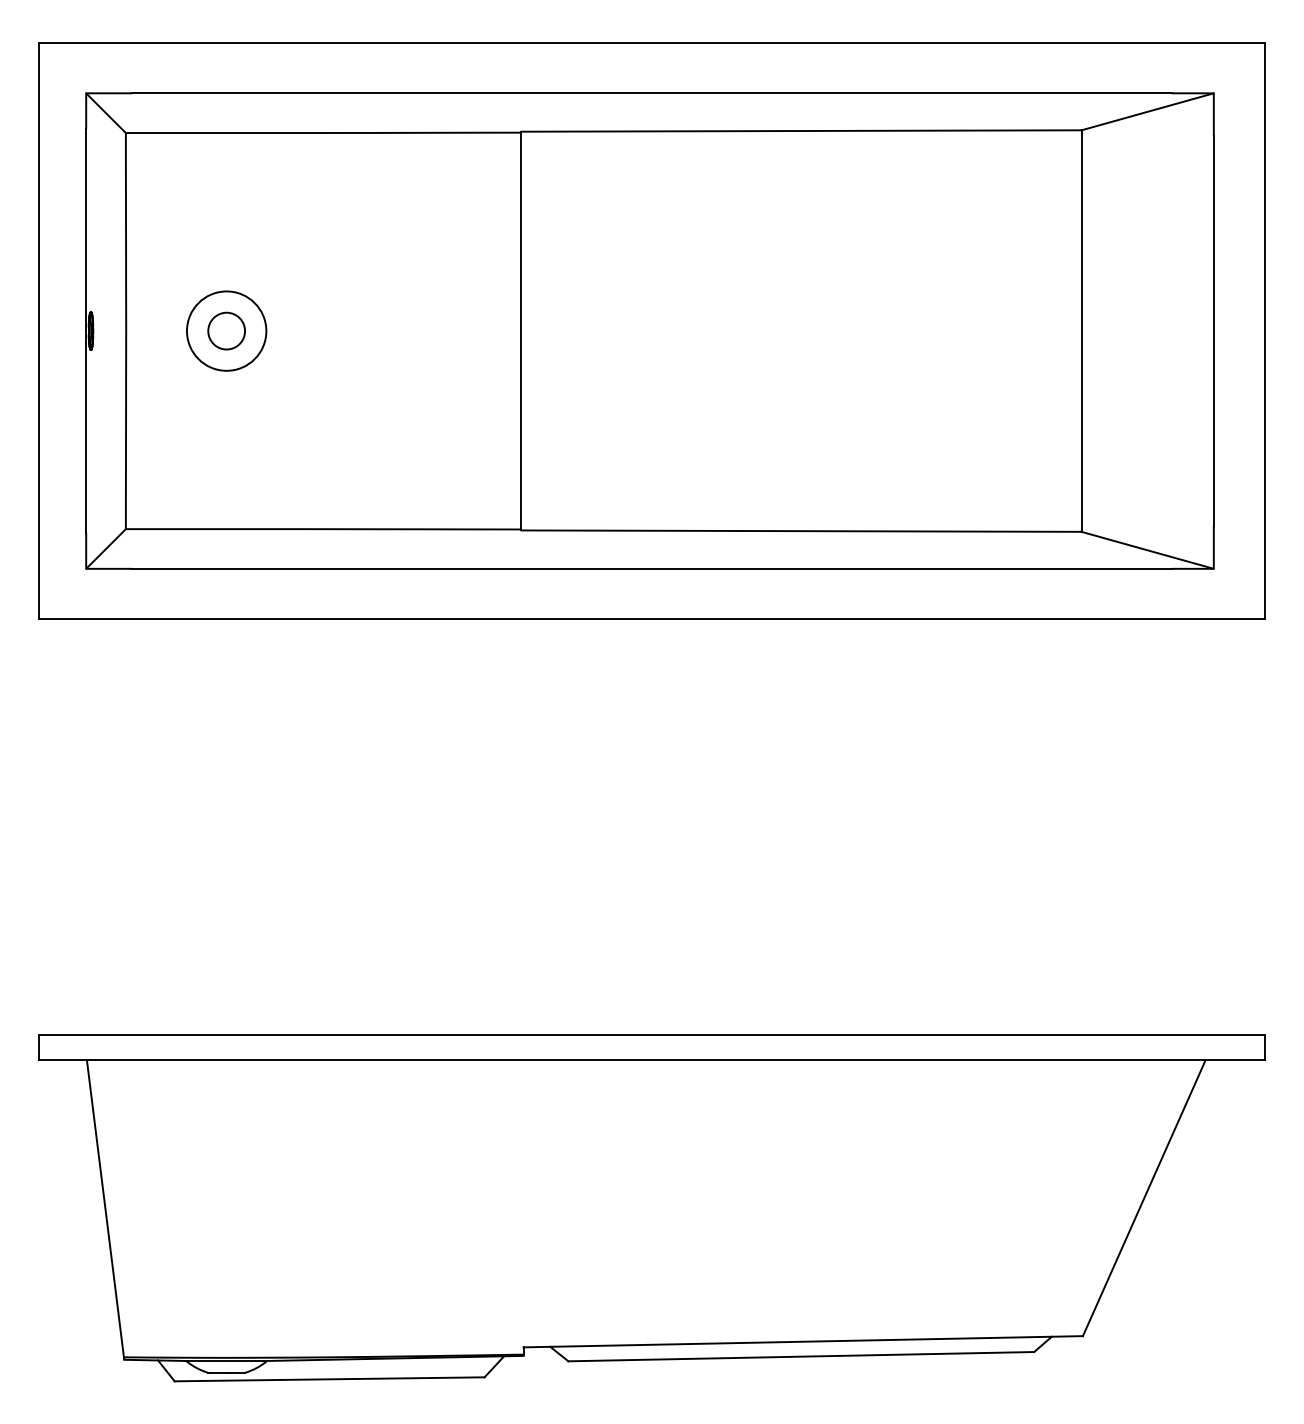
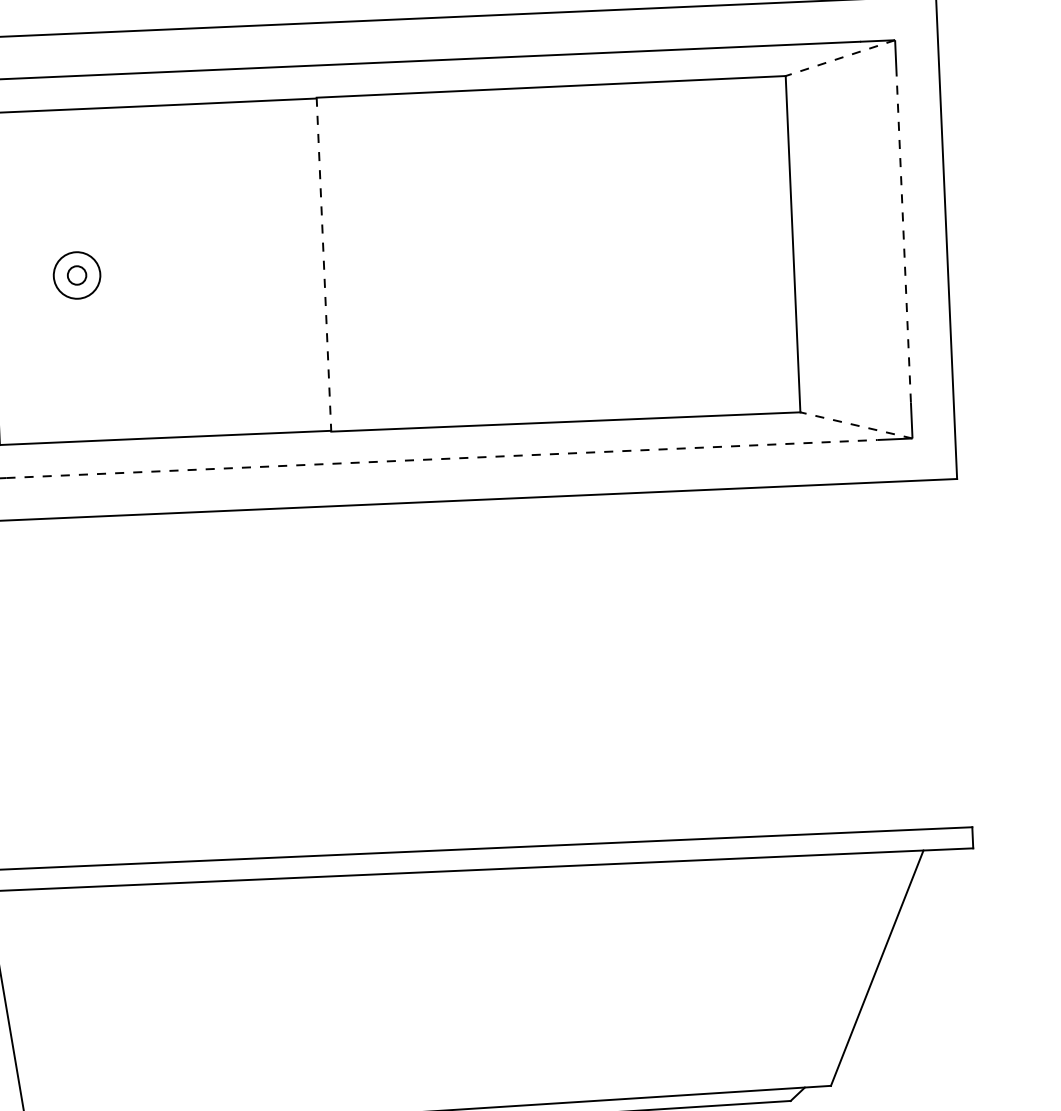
line: (1147, 111) -> (840, 57), solid -> dashed
circle: (226, 330) -> (76, 274), size x0.6
circle: (226, 330) -> (76, 274), size x0.7
line: (521, 331) -> (324, 265), solid -> dashed
line: (1213, 331) -> (903, 239), solid -> dashed
line: (1147, 550) -> (856, 425), solid -> dashed
line: (652, 568) -> (442, 458), solid -> dashed

